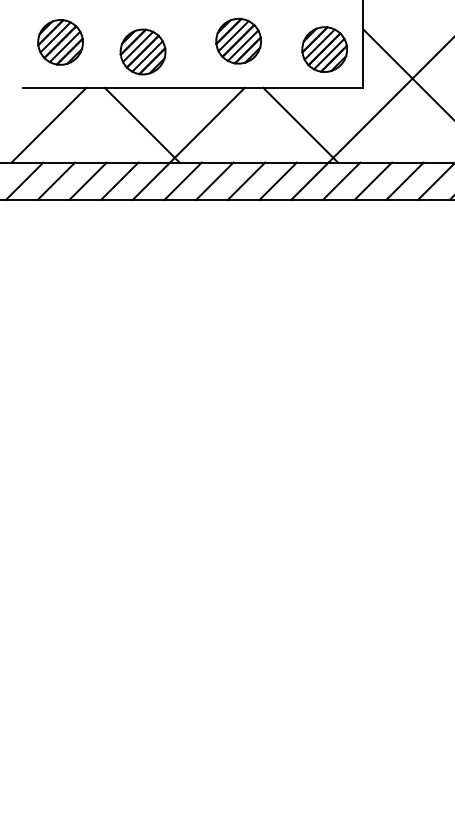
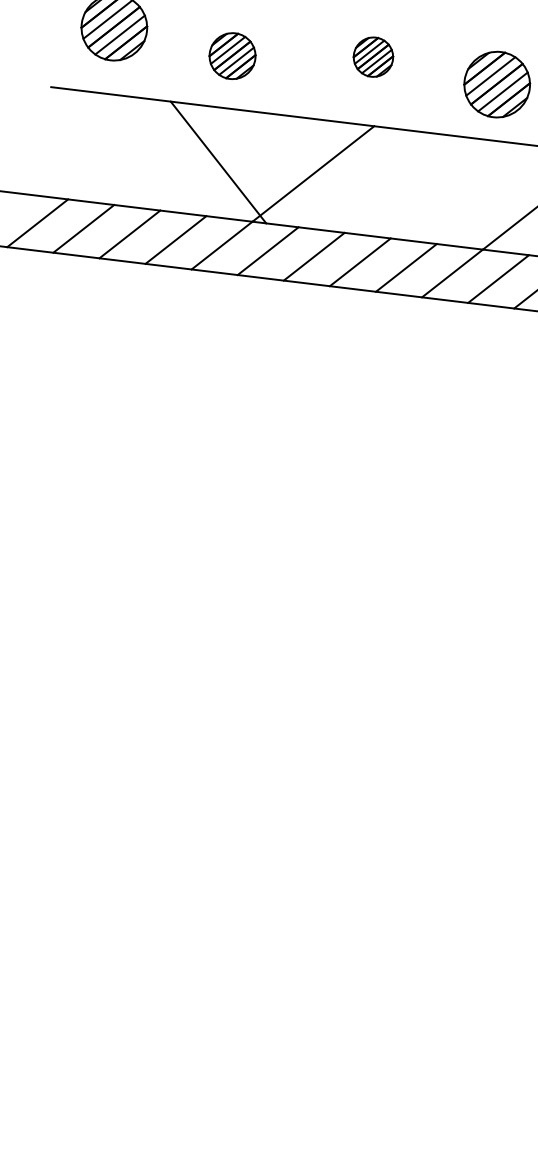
part: (238, 40) -> (373, 56), size x0.6
part: (142, 51) -> (231, 55), size x0.7
line: (48, 124) -> (82, 144), removed
line: (300, 124) -> (448, 189), removed

